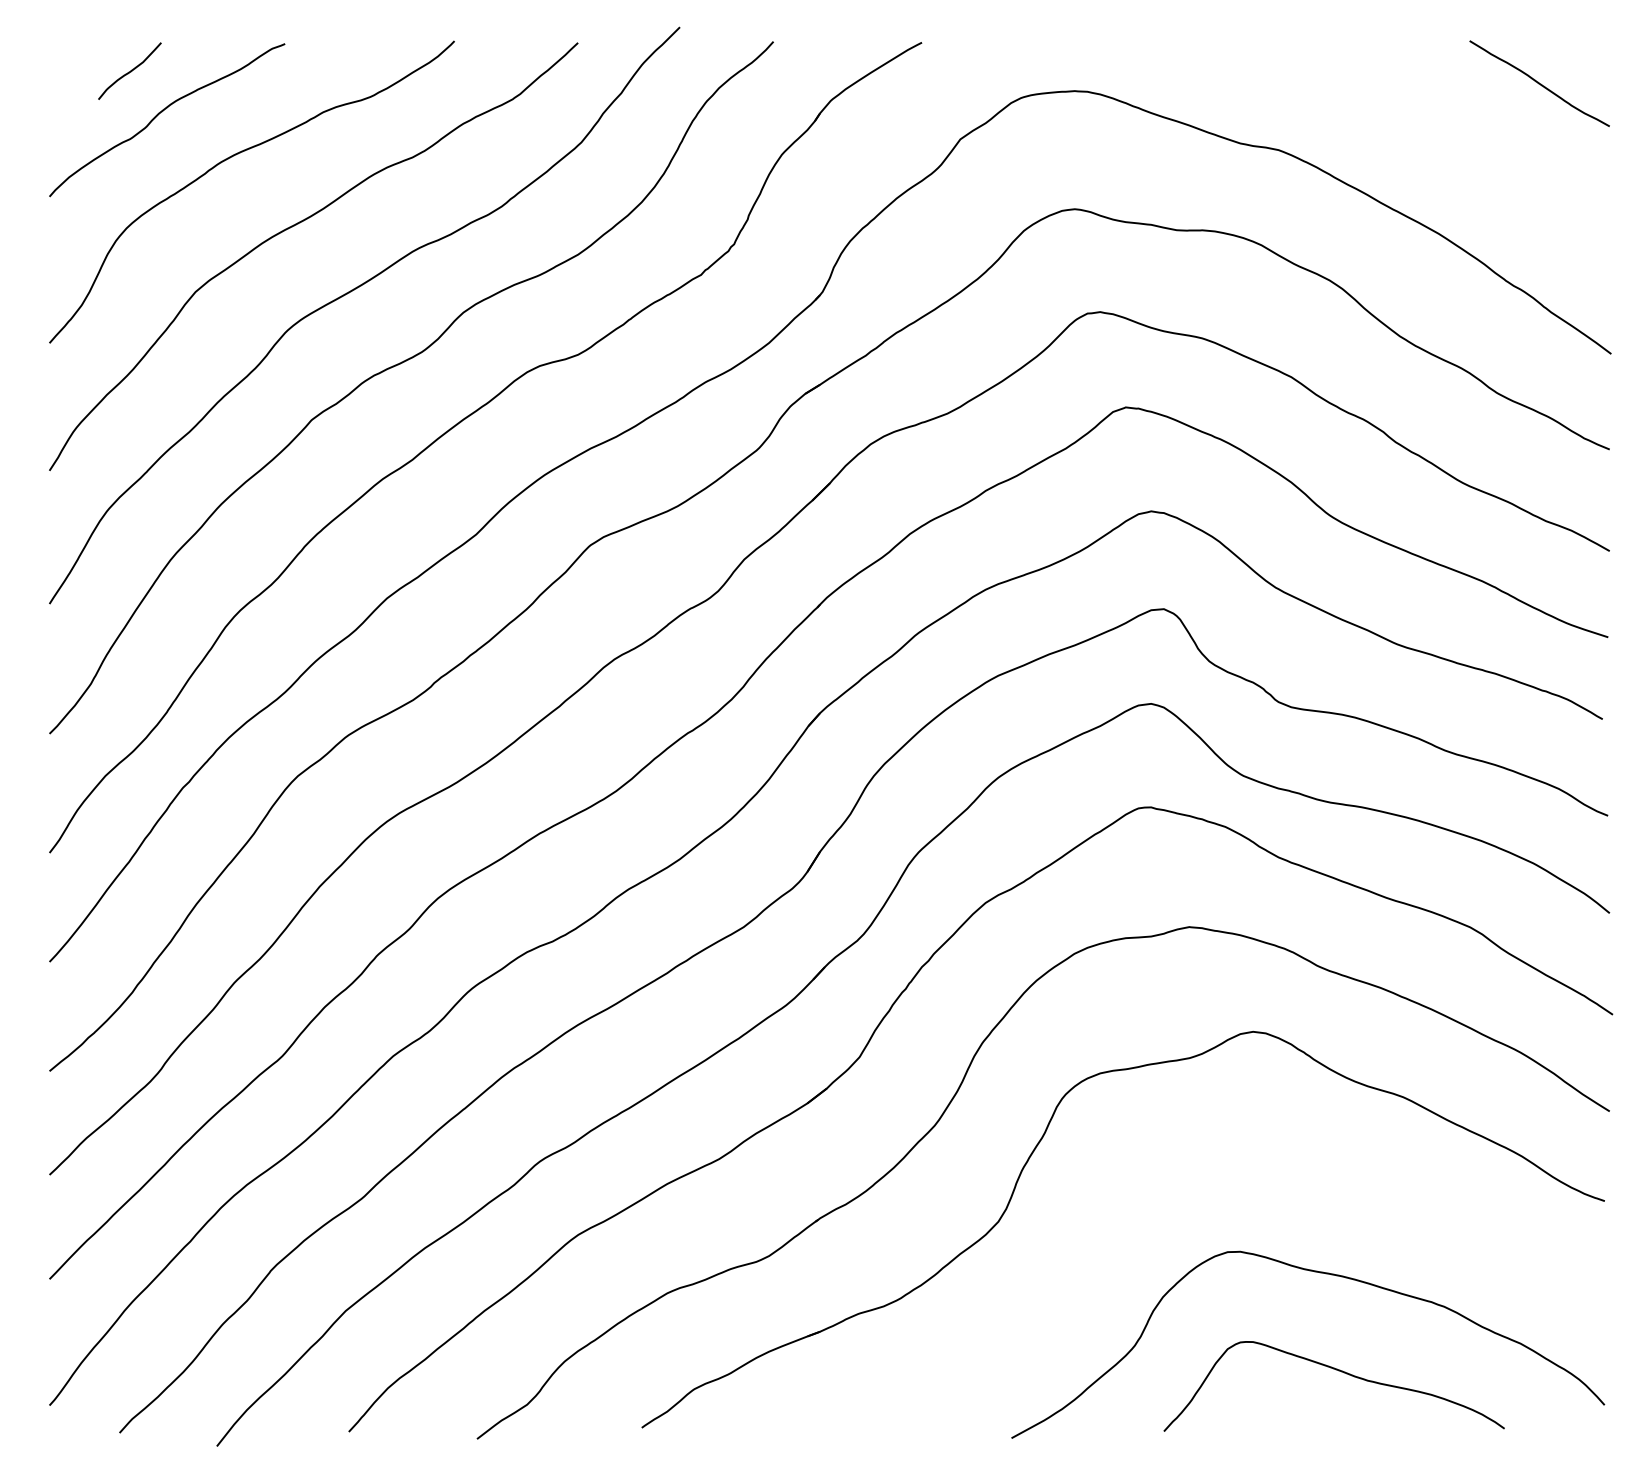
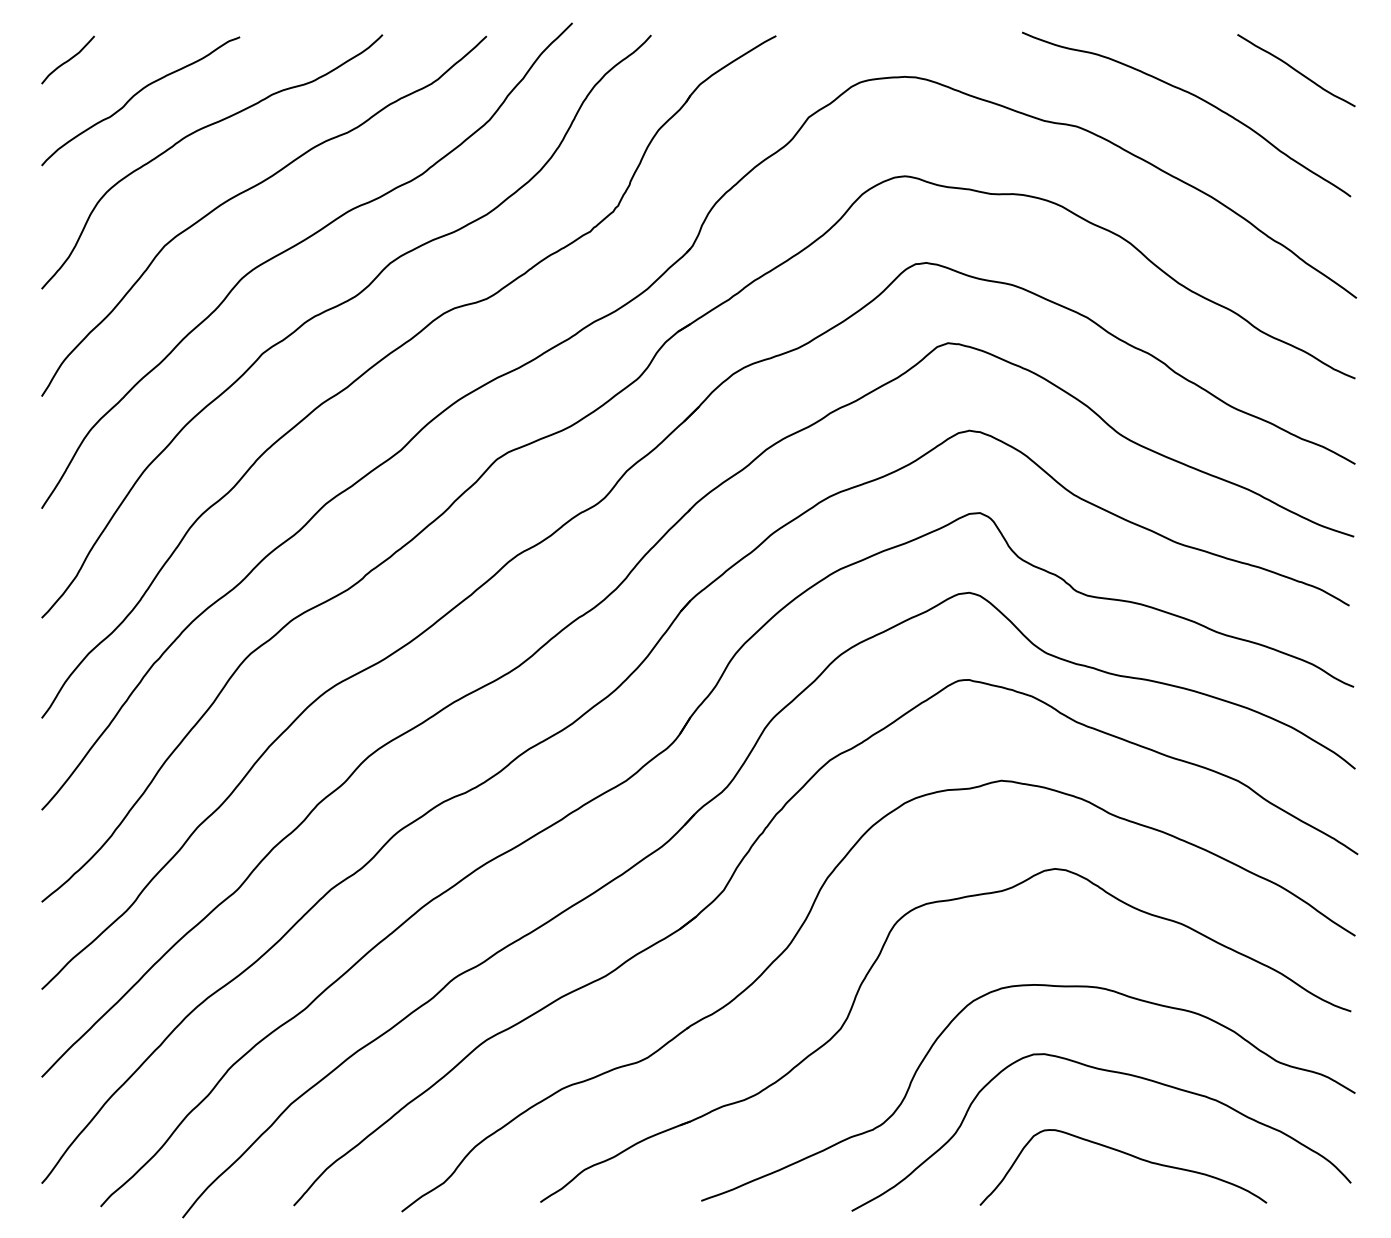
curve: (130, 70) -> (68, 59), moved
curve: (1418, 114) -> (1194, 96), added
curve: (1126, 1219) -> (948, 1026), added

